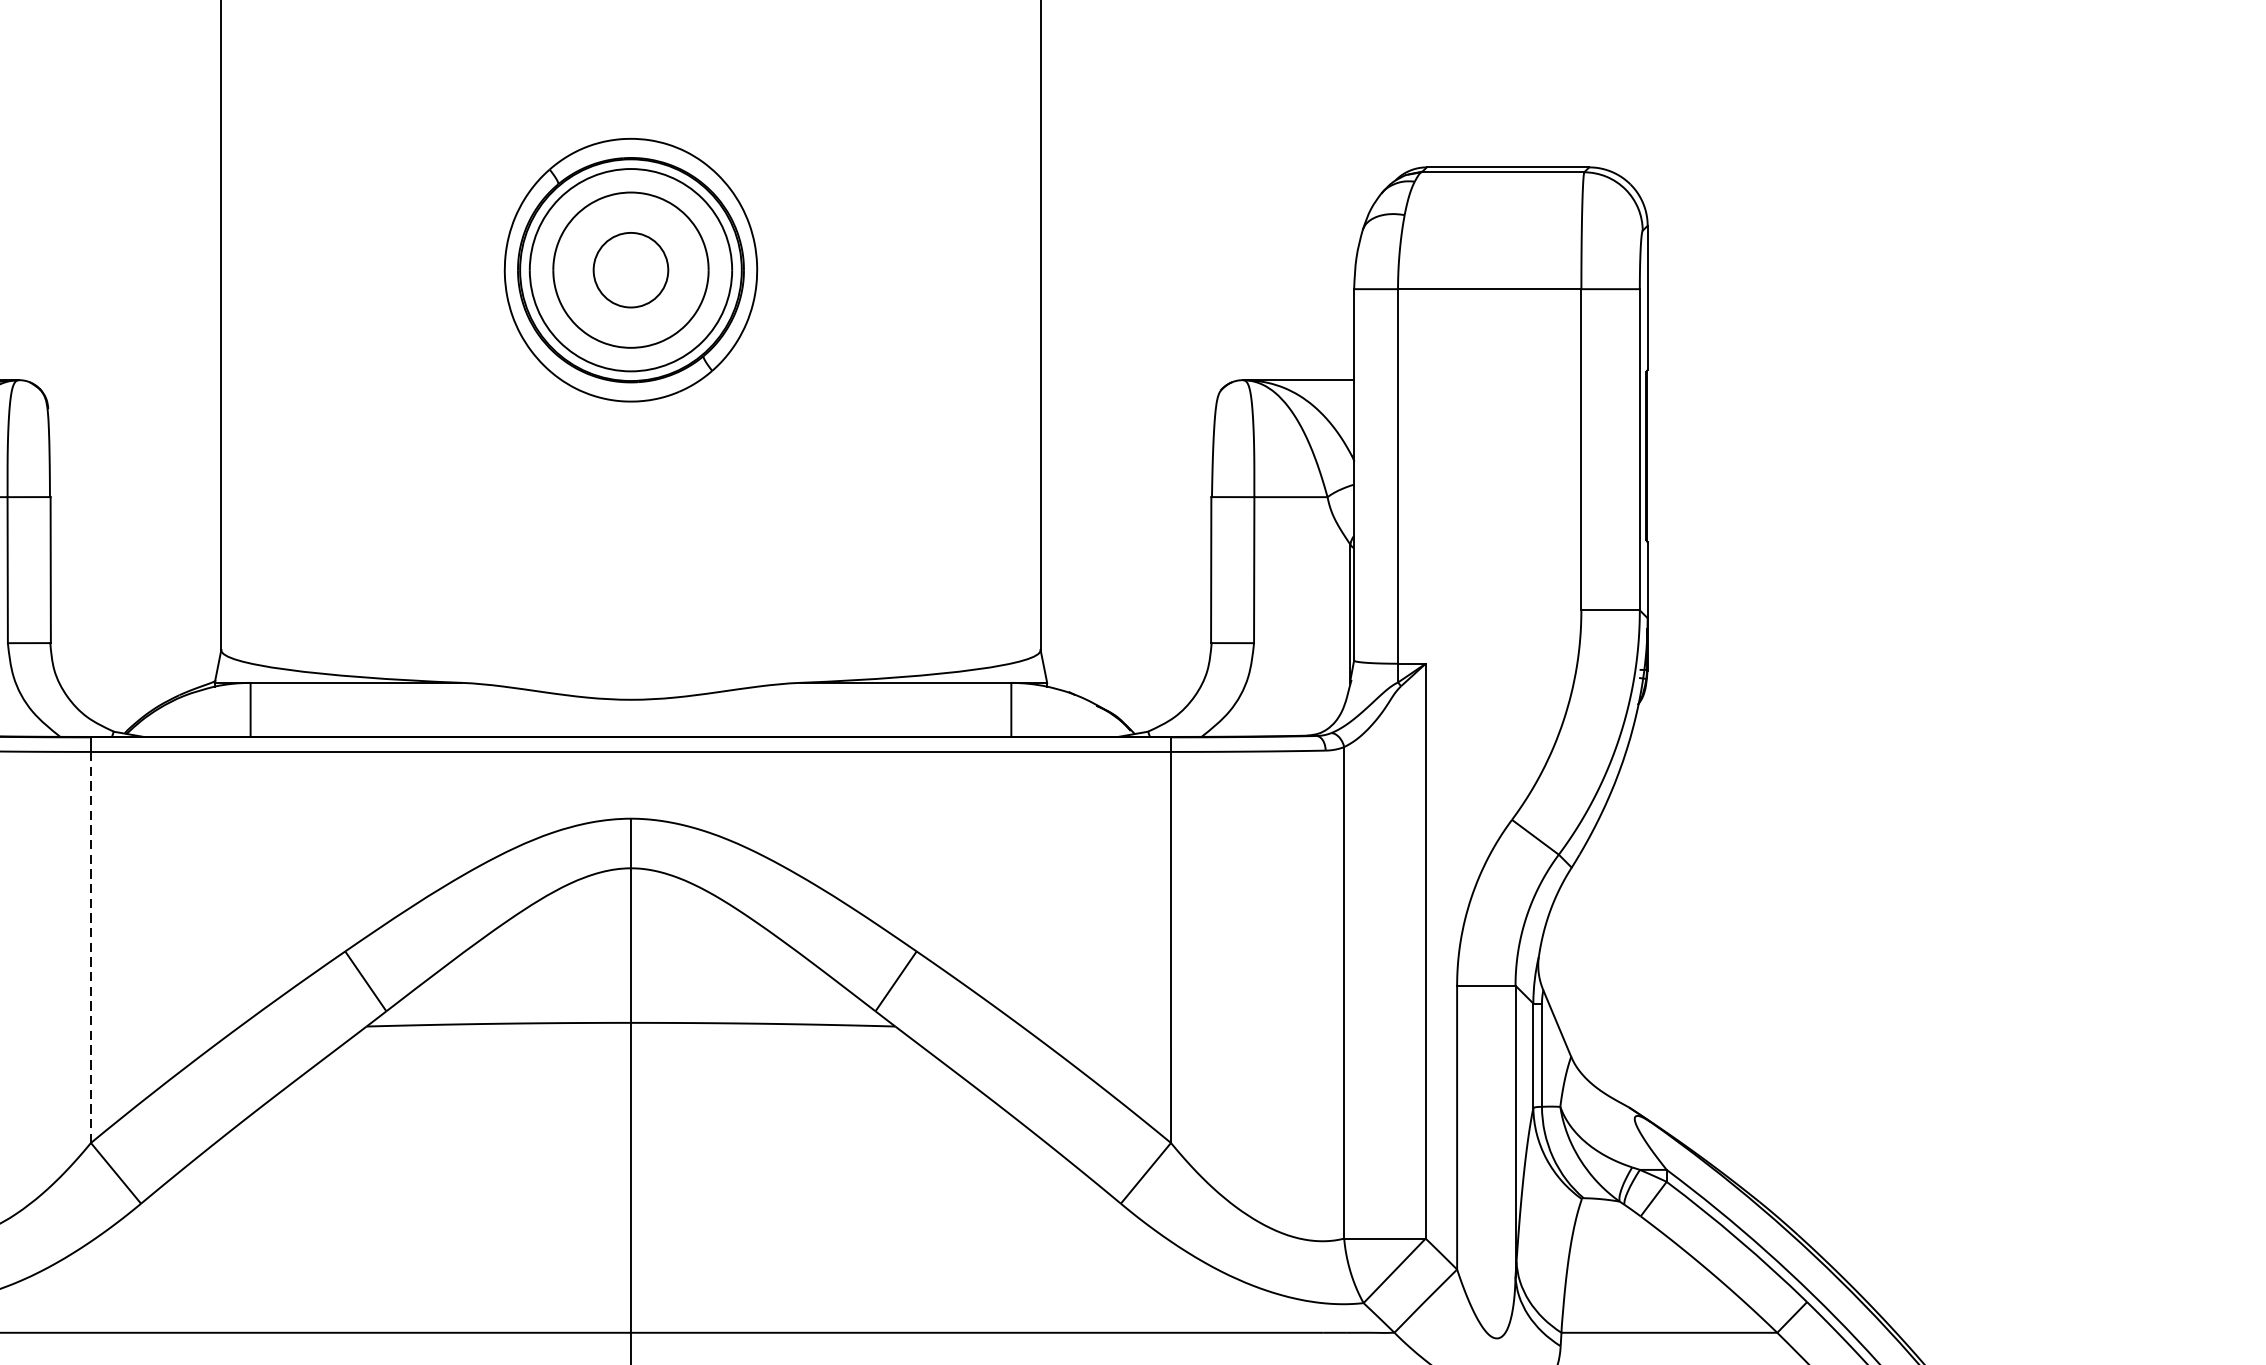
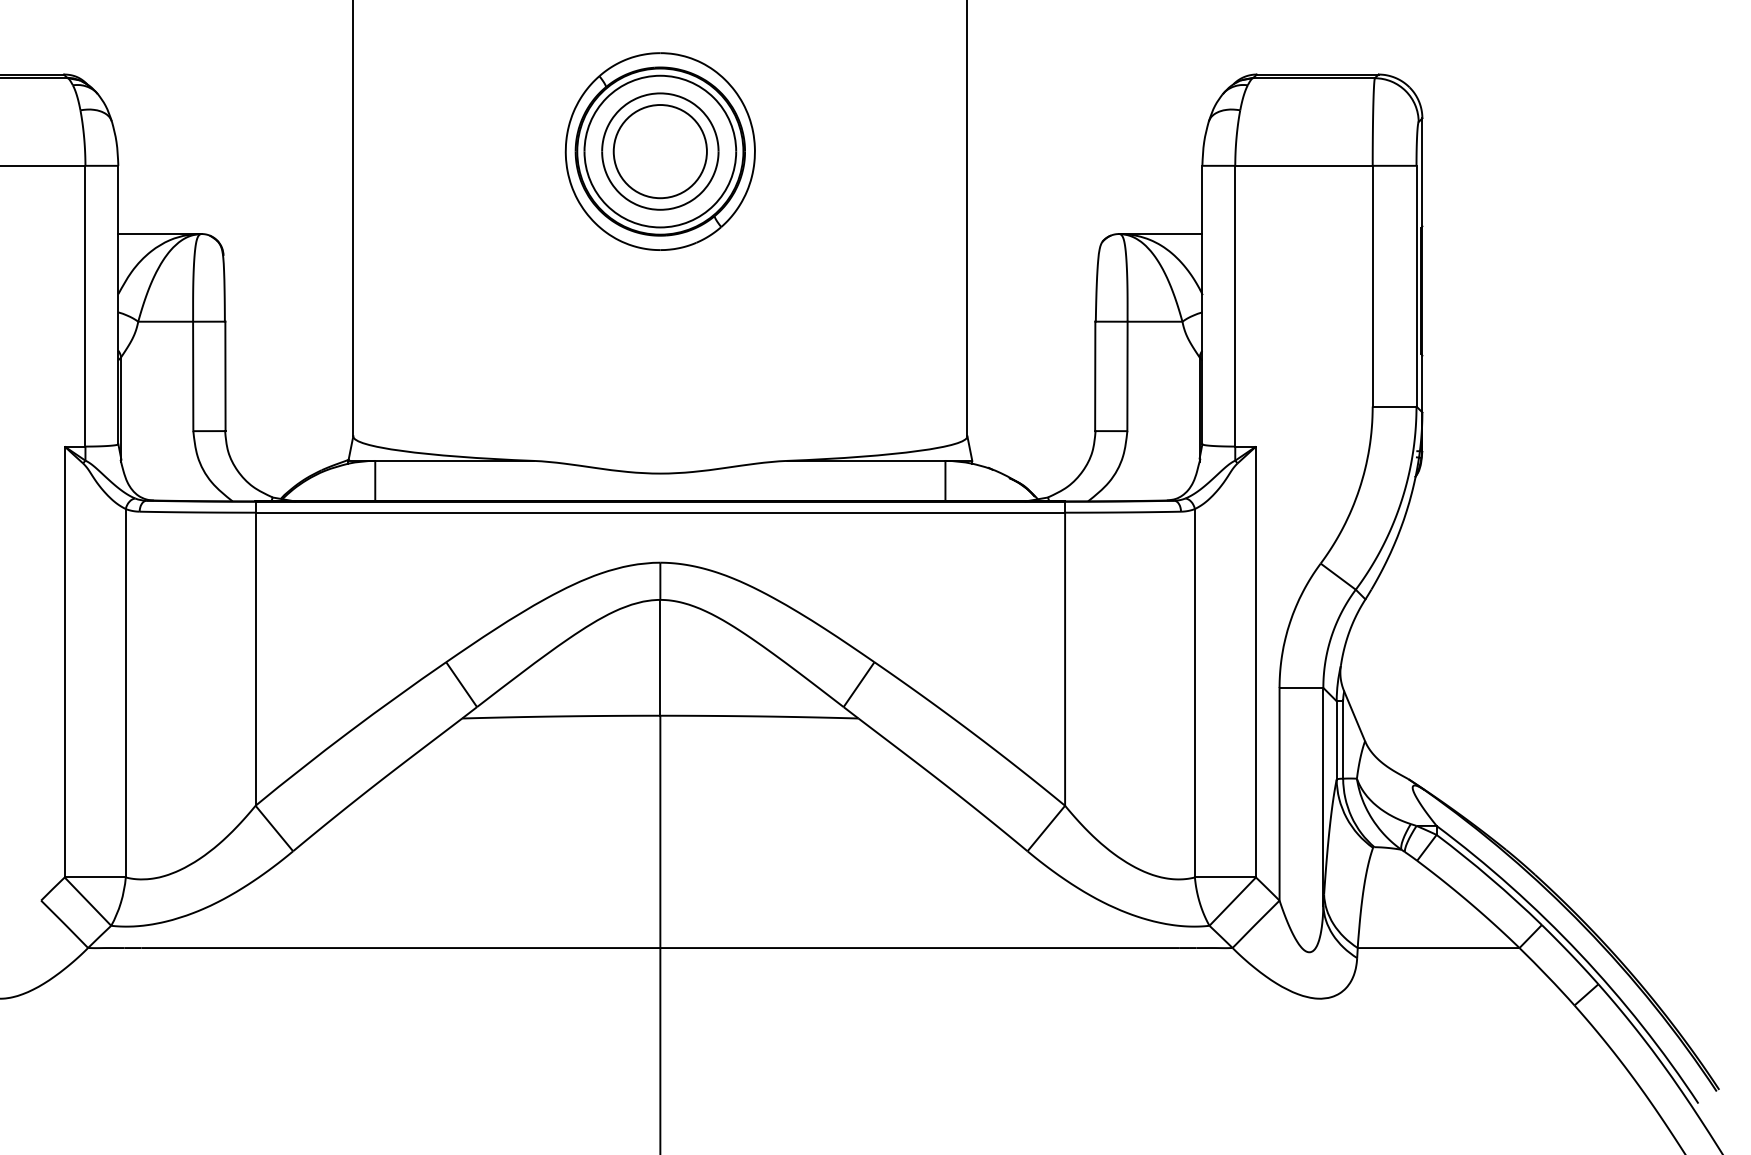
circle: (629, 270) -> (659, 151), size x1.67
line: (90, 947) -> (255, 659), dashed -> solid

